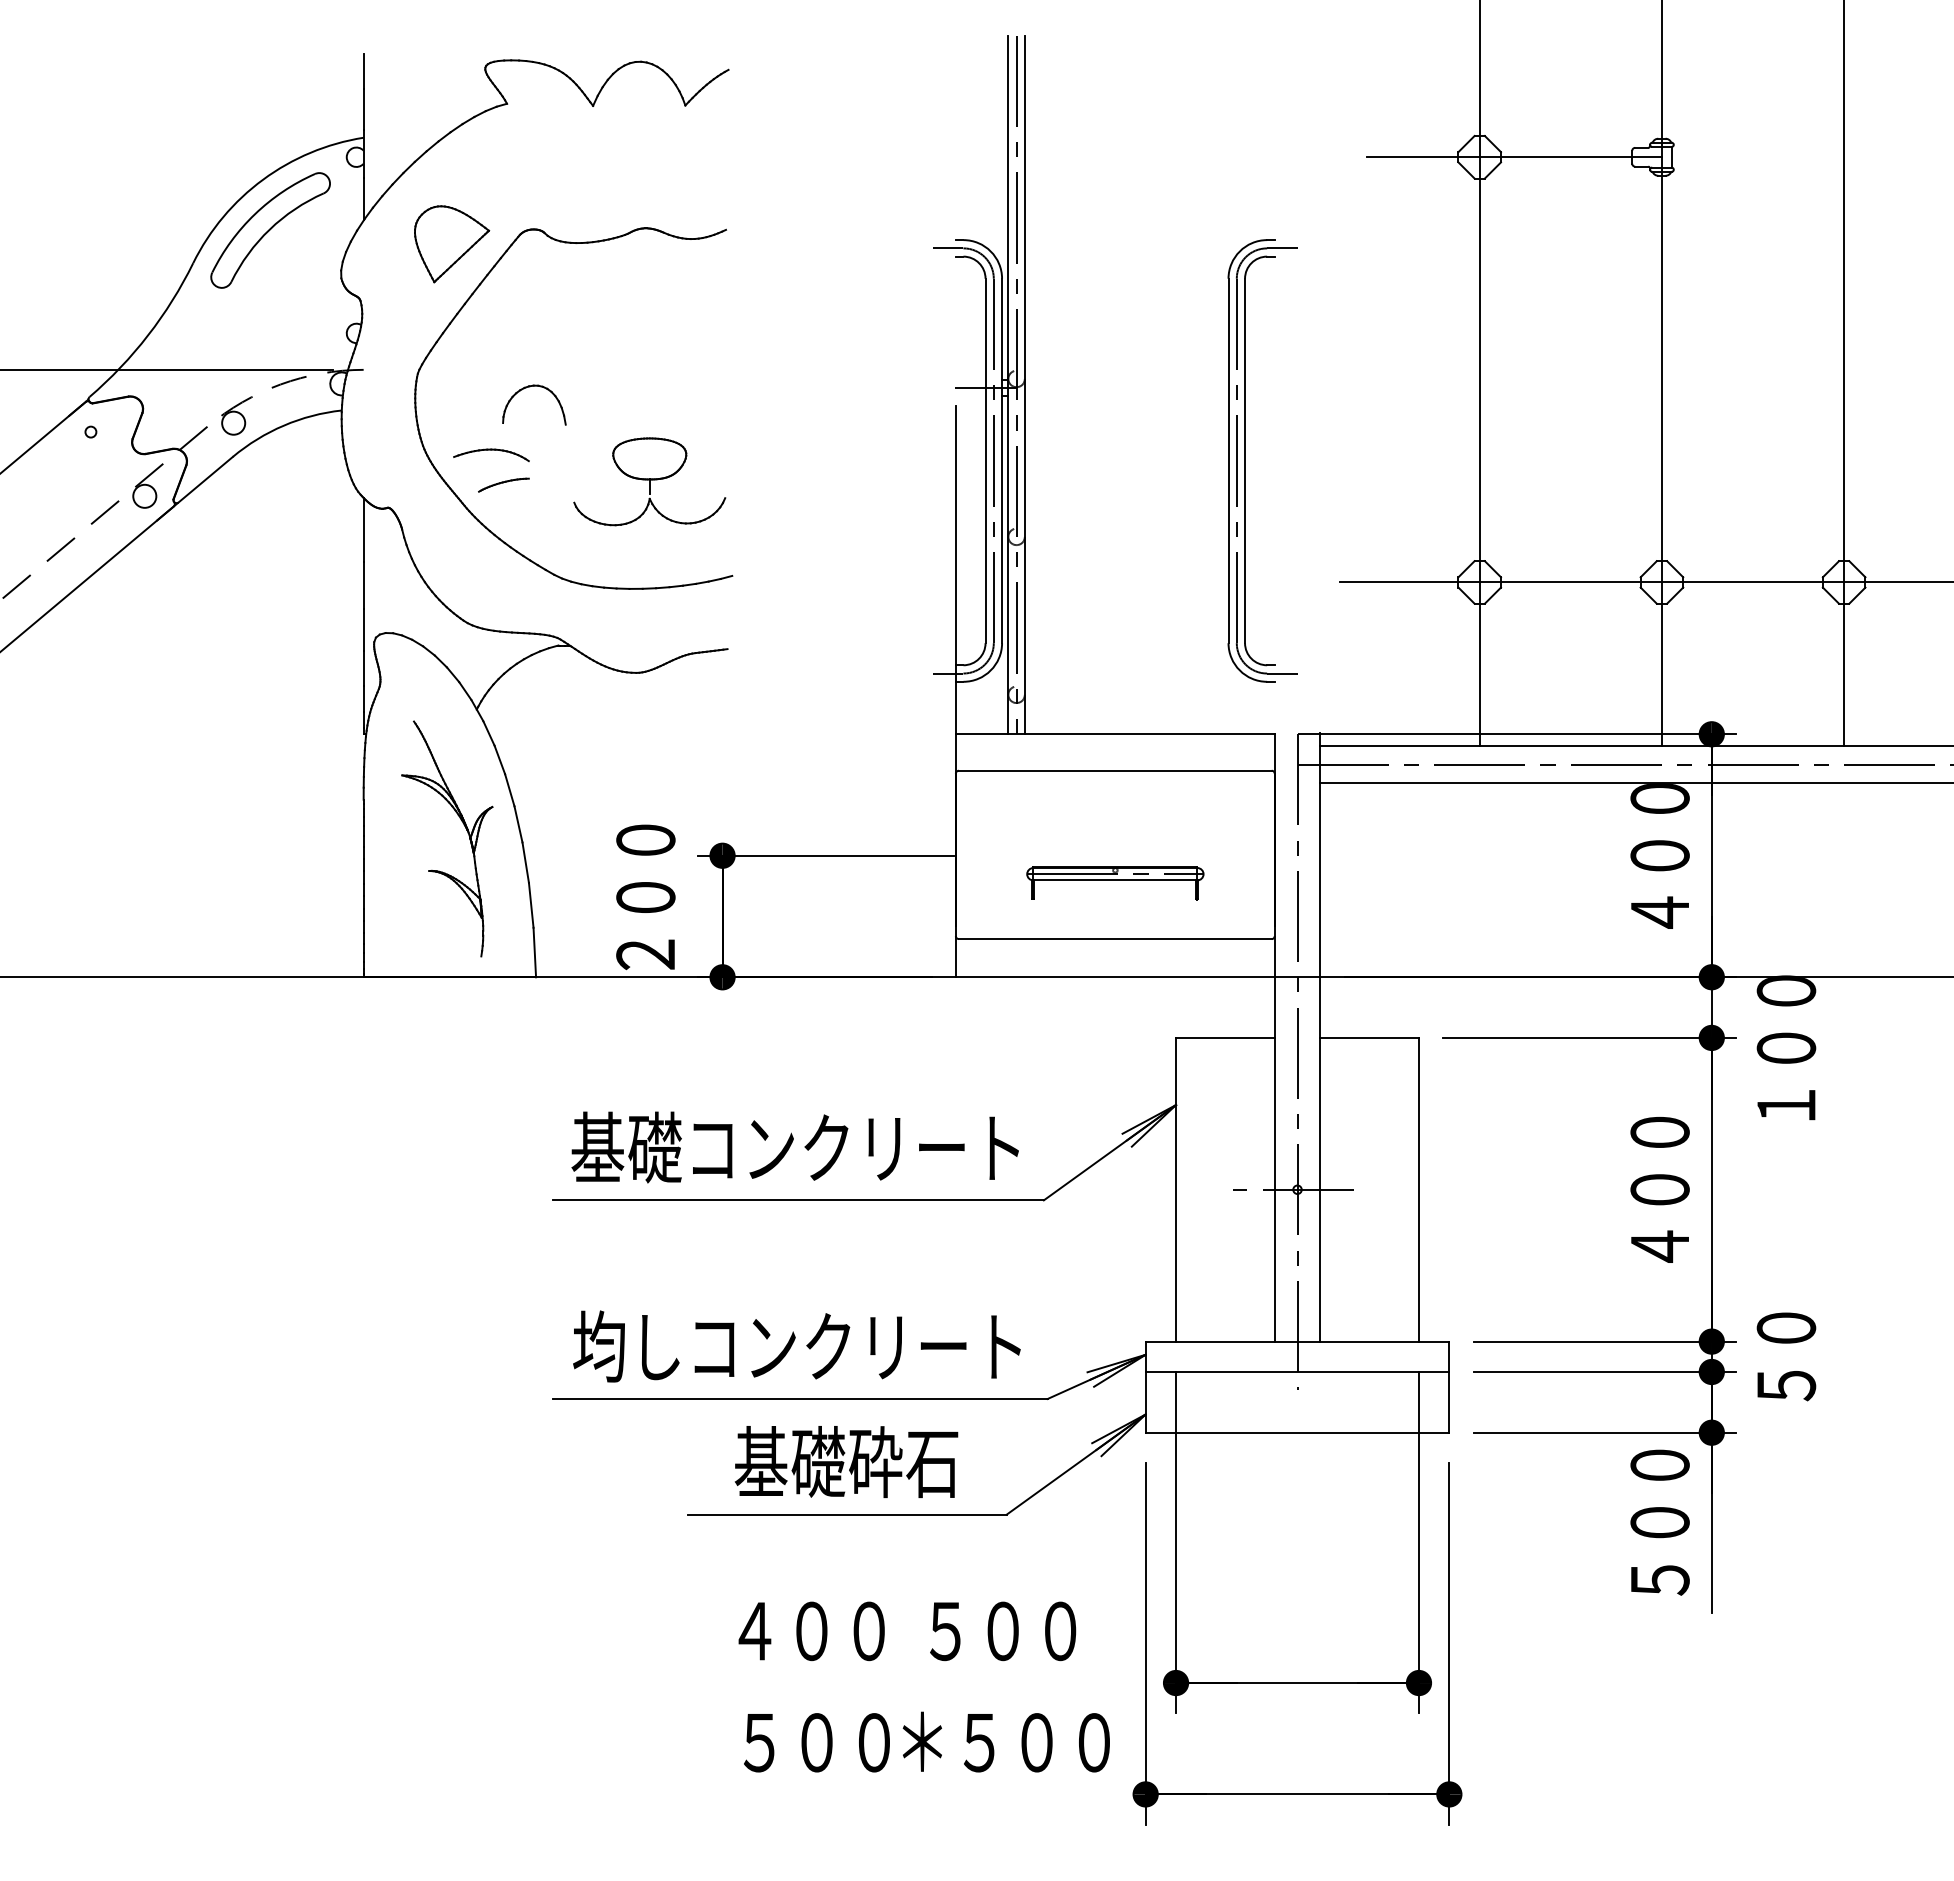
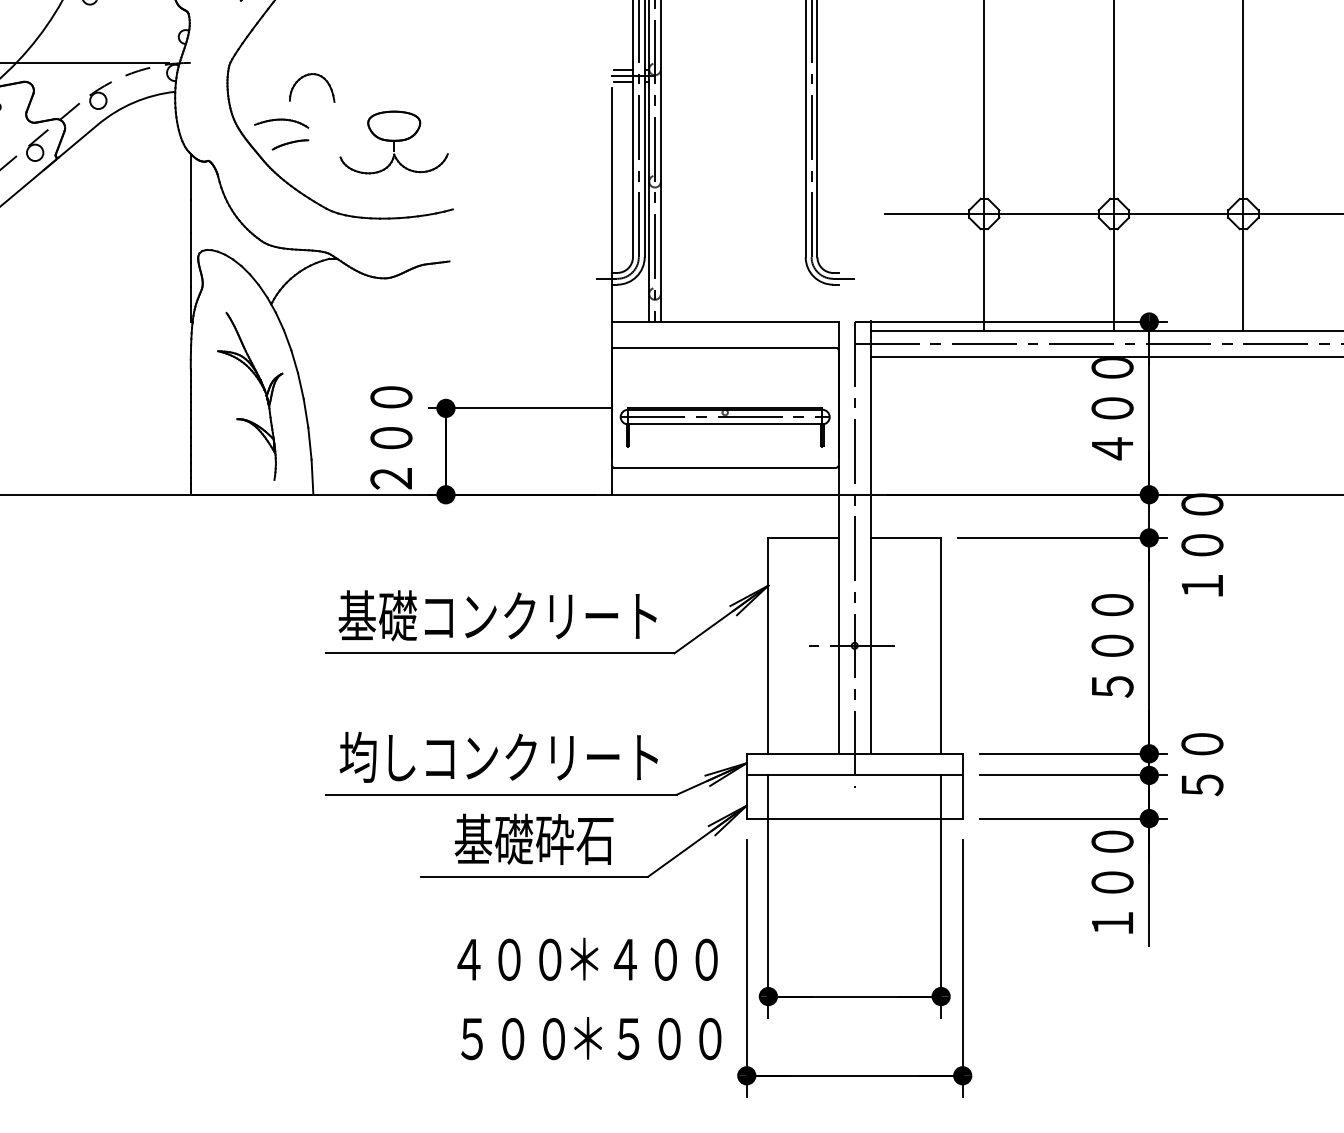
line: (972, 379) -> (623, 69), added
line: (972, 396) -> (623, 81), added
part: (1115, 883) -> (725, 428), size x1.67
text: (1660, 1246) -> (1112, 686), ４００ -> ５００
text: (1660, 1579) -> (1112, 922), ５００ -> １００
text: (1000, 1630) -> (643, 959), ５００ -> ＊４００

